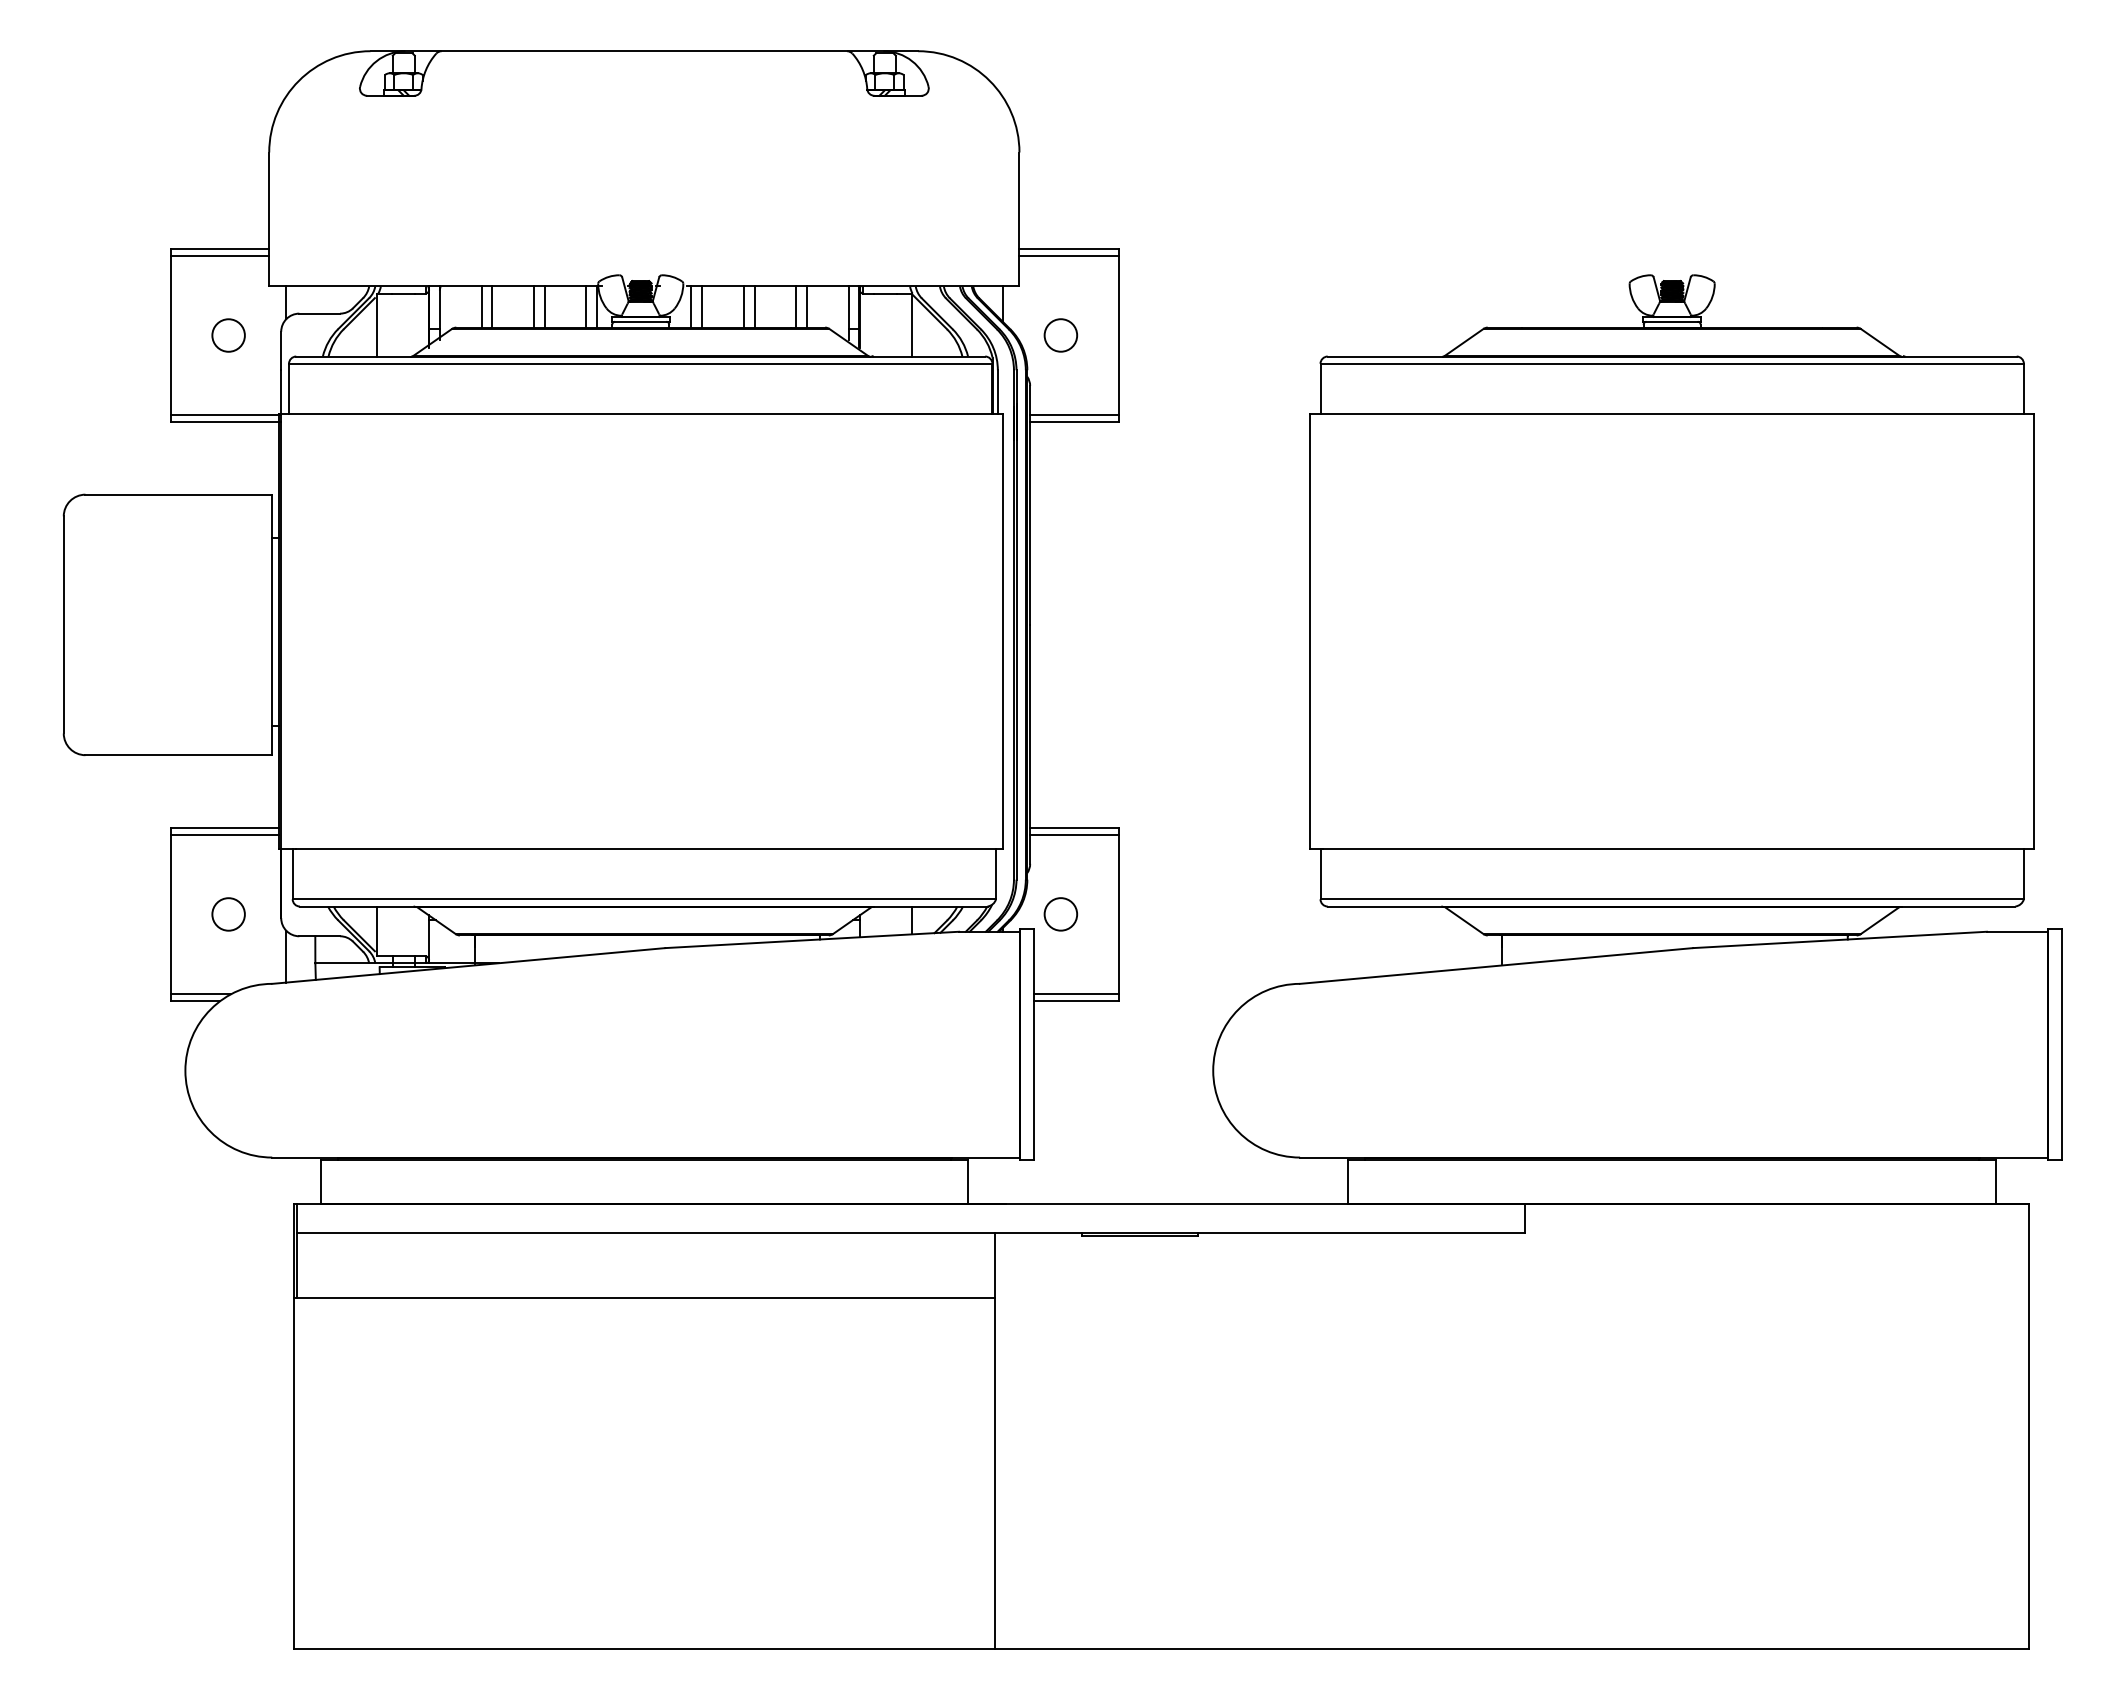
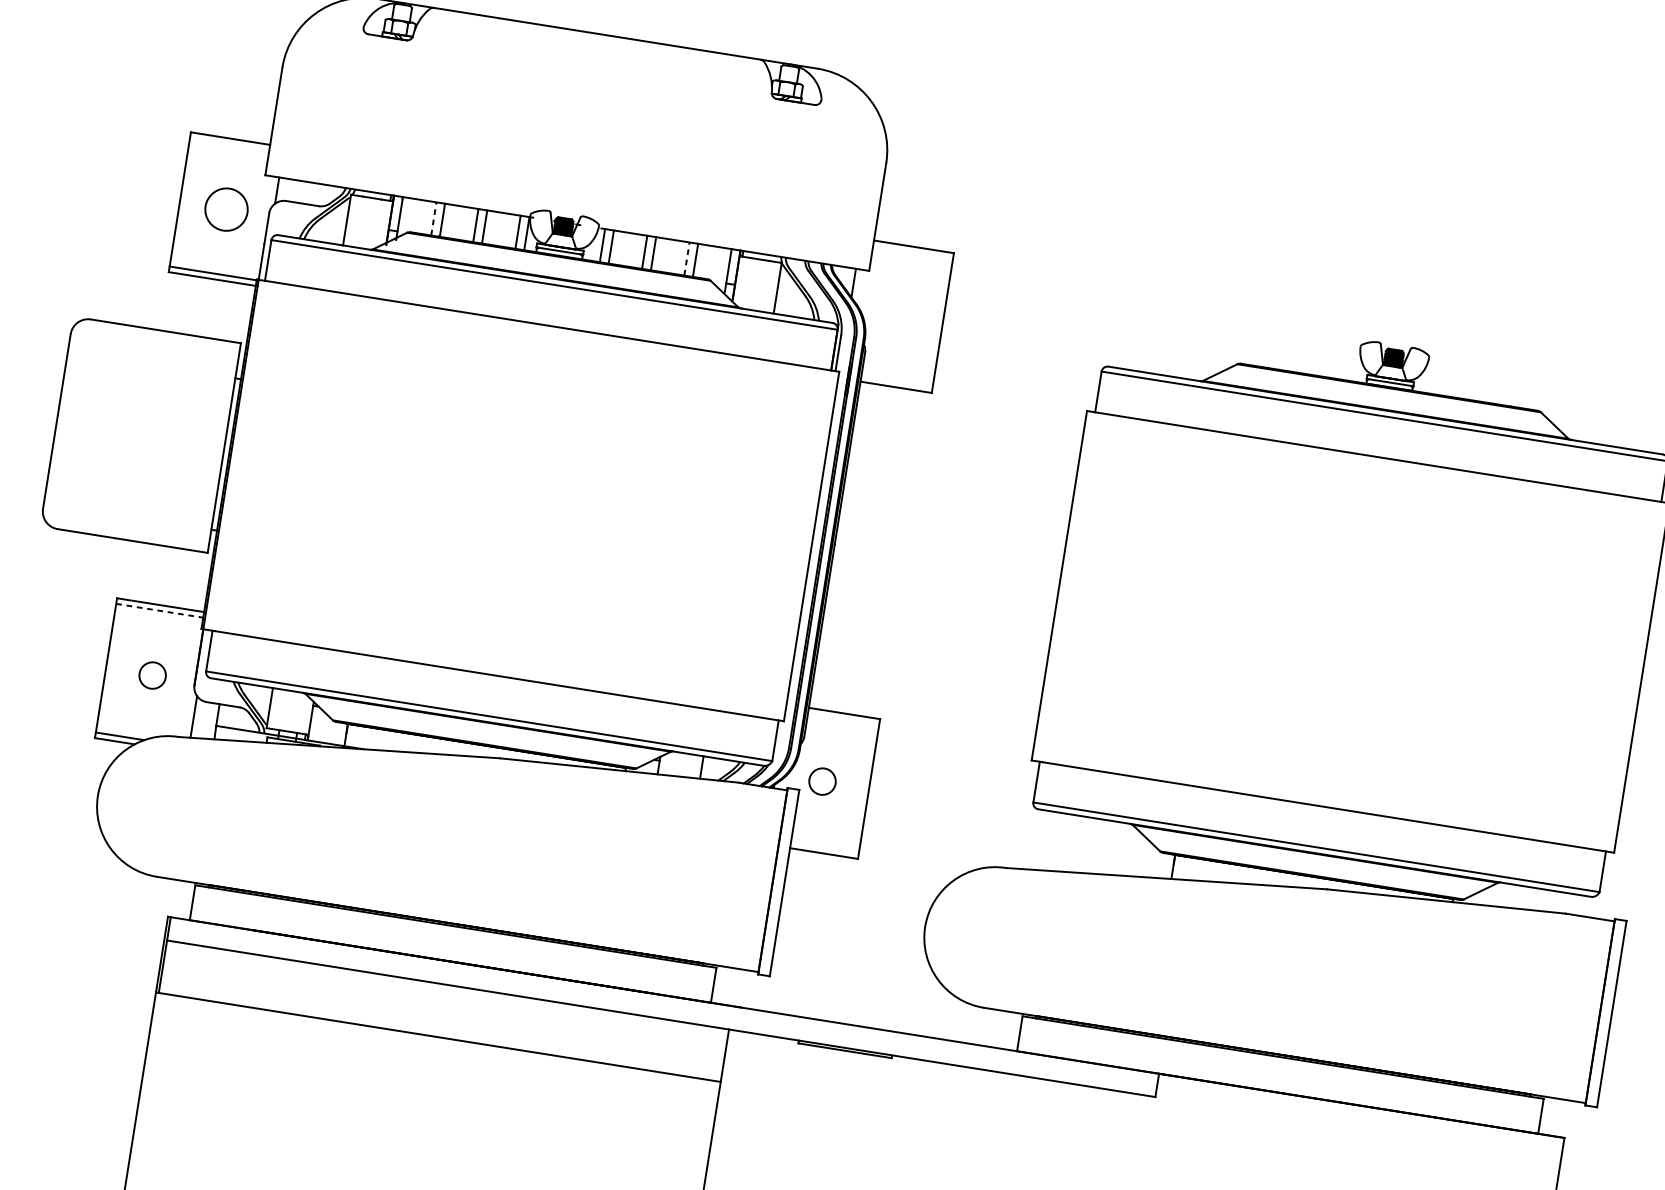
line: (219, 255) -> (229, 144), removed
line: (1068, 255) -> (912, 252), removed
line: (481, 307) -> (433, 219), solid -> dashed
line: (796, 307) -> (687, 259), solid -> dashed
circle: (228, 335) -> (226, 209), size x1.6
circle: (1060, 335) -> (895, 315), removed
line: (1074, 415) -> (897, 381), removed
line: (225, 834) -> (160, 610), solid -> dashed
line: (1074, 834) -> (843, 719), removed
line: (1076, 994) -> (824, 848), removed

